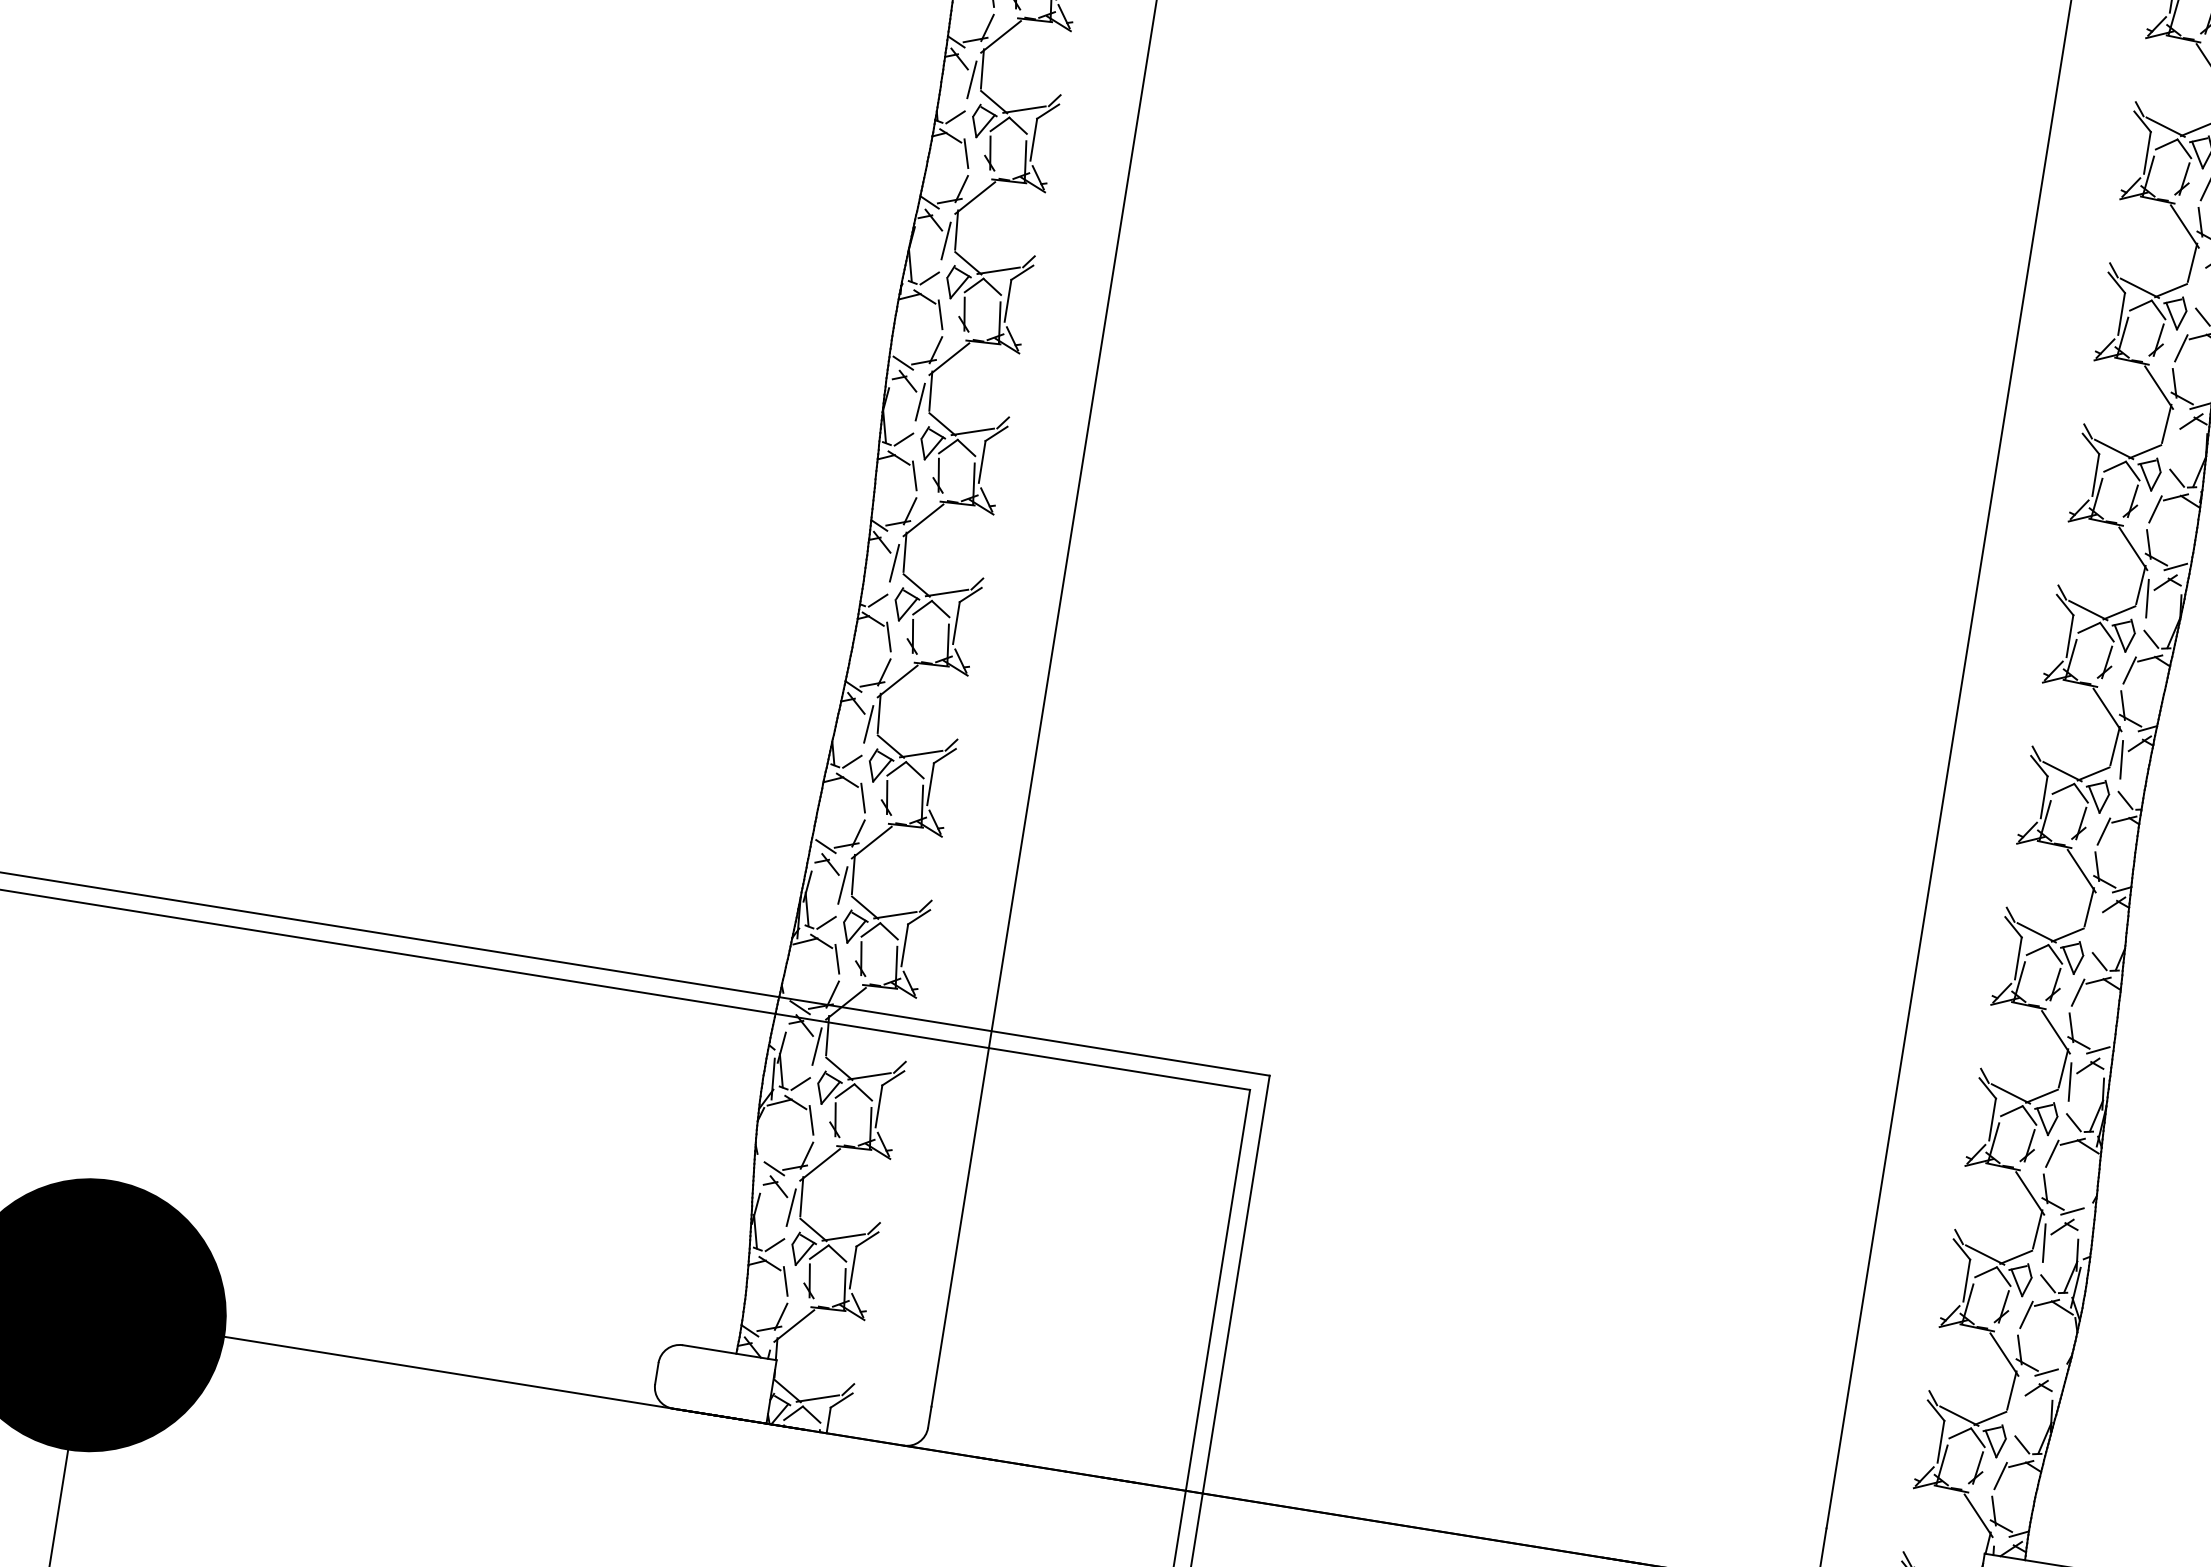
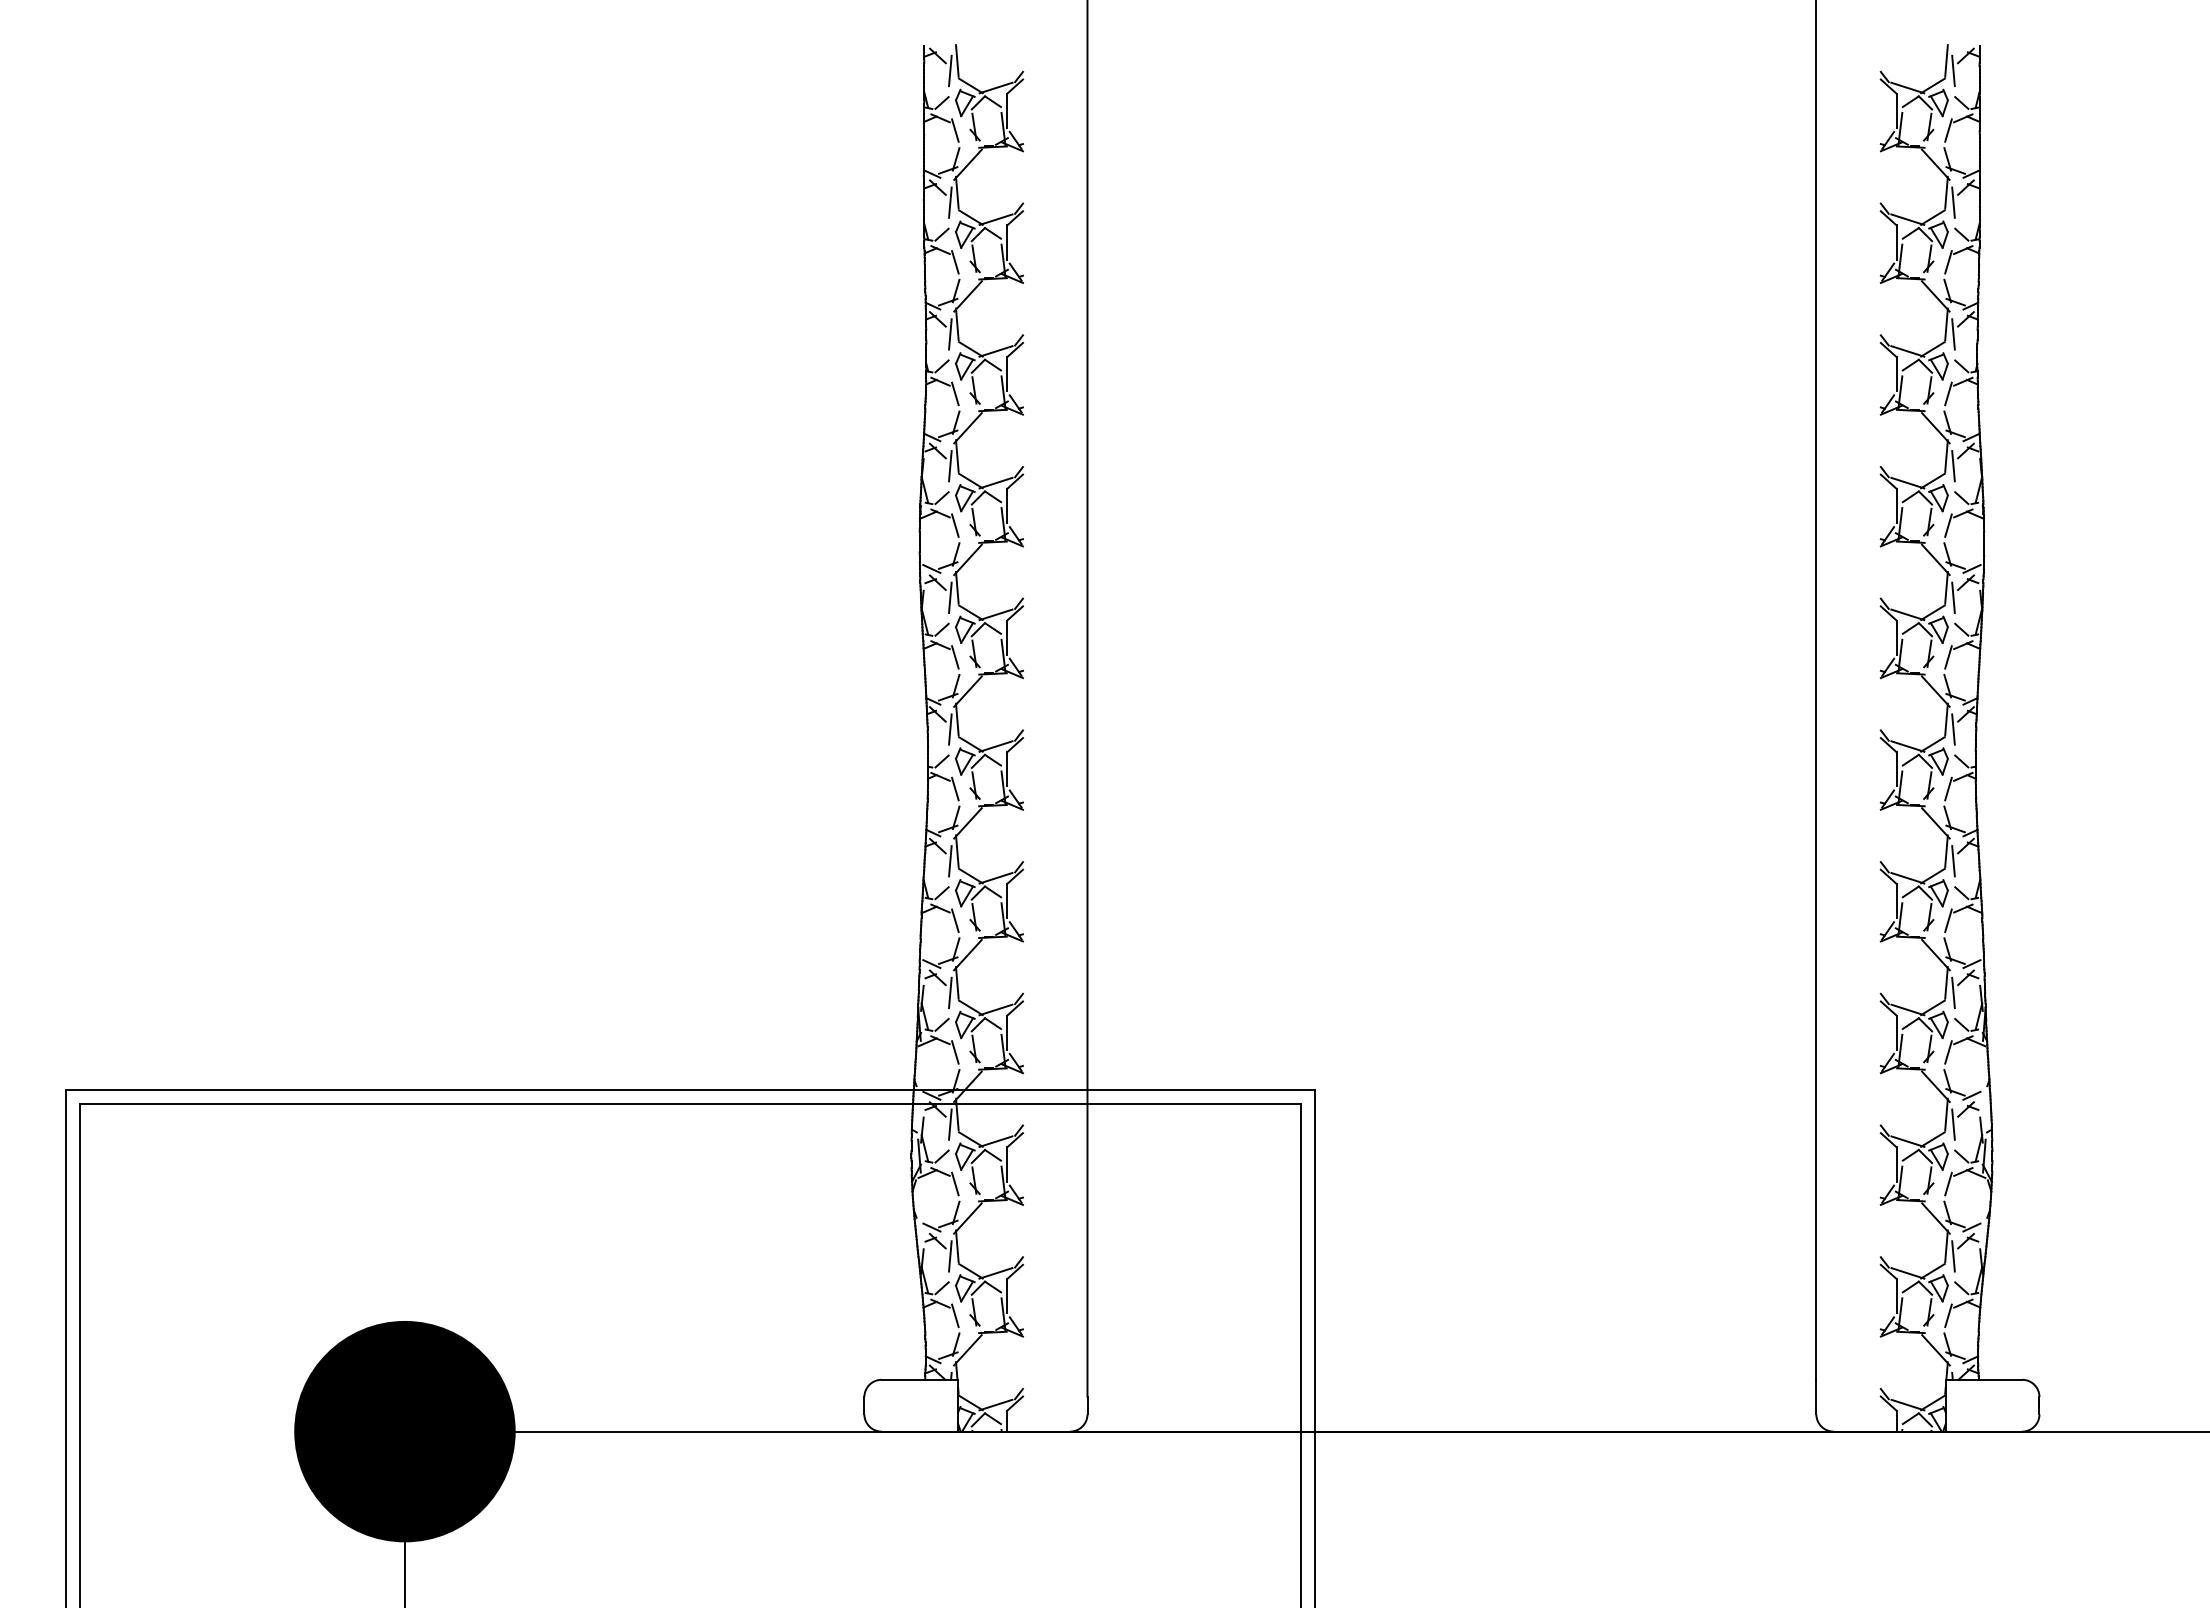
line: (2199, 276) -> (1953, 334), added
line: (2173, 436) -> (1953, 465), added
line: (2095, 921) -> (1953, 861), added
line: (2018, 1404) -> (1953, 1256), added

